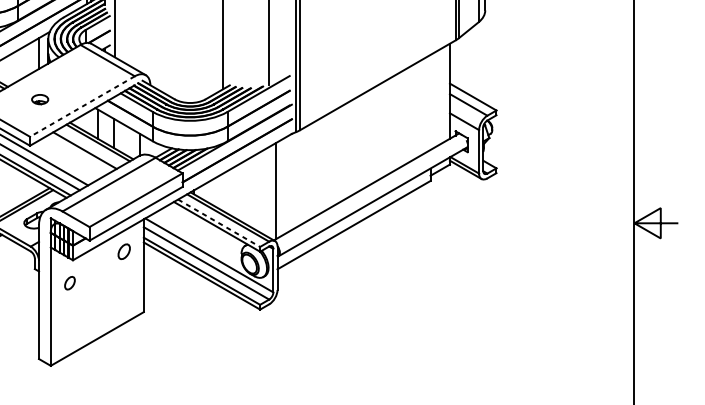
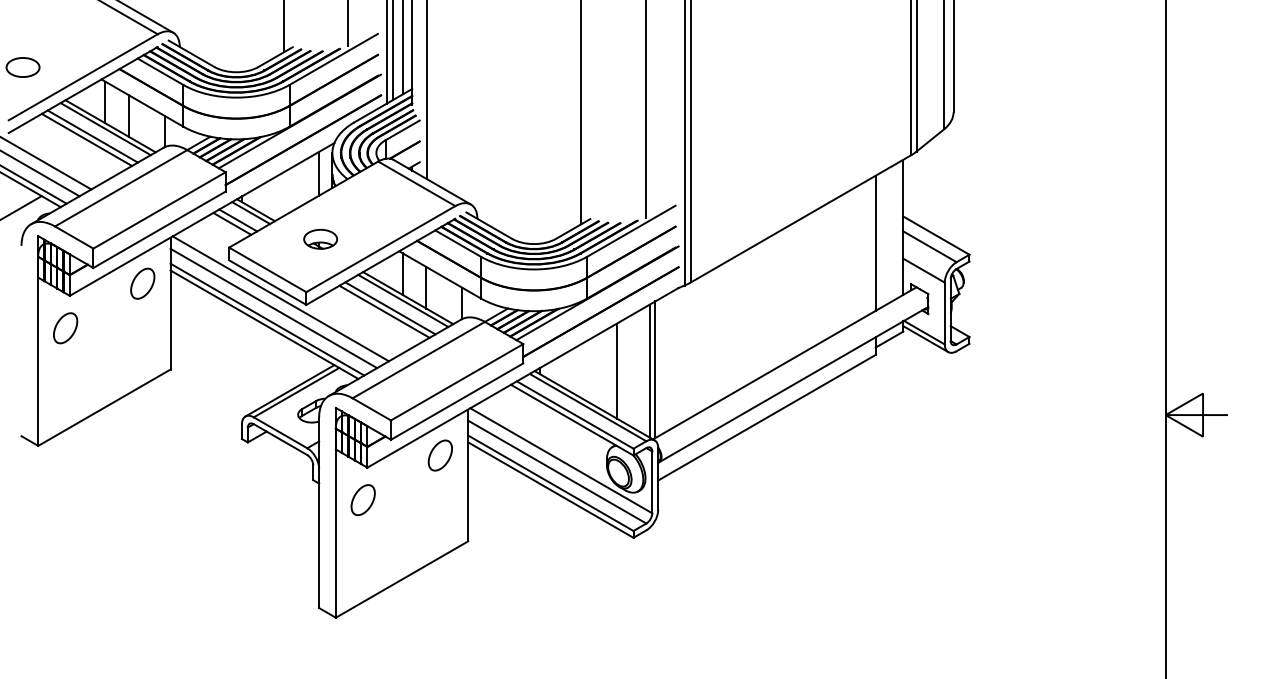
part: (39, 99) -> (320, 238), size x1.43
line: (430, 101) -> (875, 242), added
line: (82, 106) -> (380, 249), dashed -> solid
line: (89, 148) -> (390, 308), added
line: (248, 191) -> (616, 370), added
line: (271, 191) -> (649, 370), added
line: (219, 223) -> (575, 415), dashed -> solid
part: (123, 251) -> (439, 455), size x1.43
part: (69, 283) -> (362, 500), size x1.67

